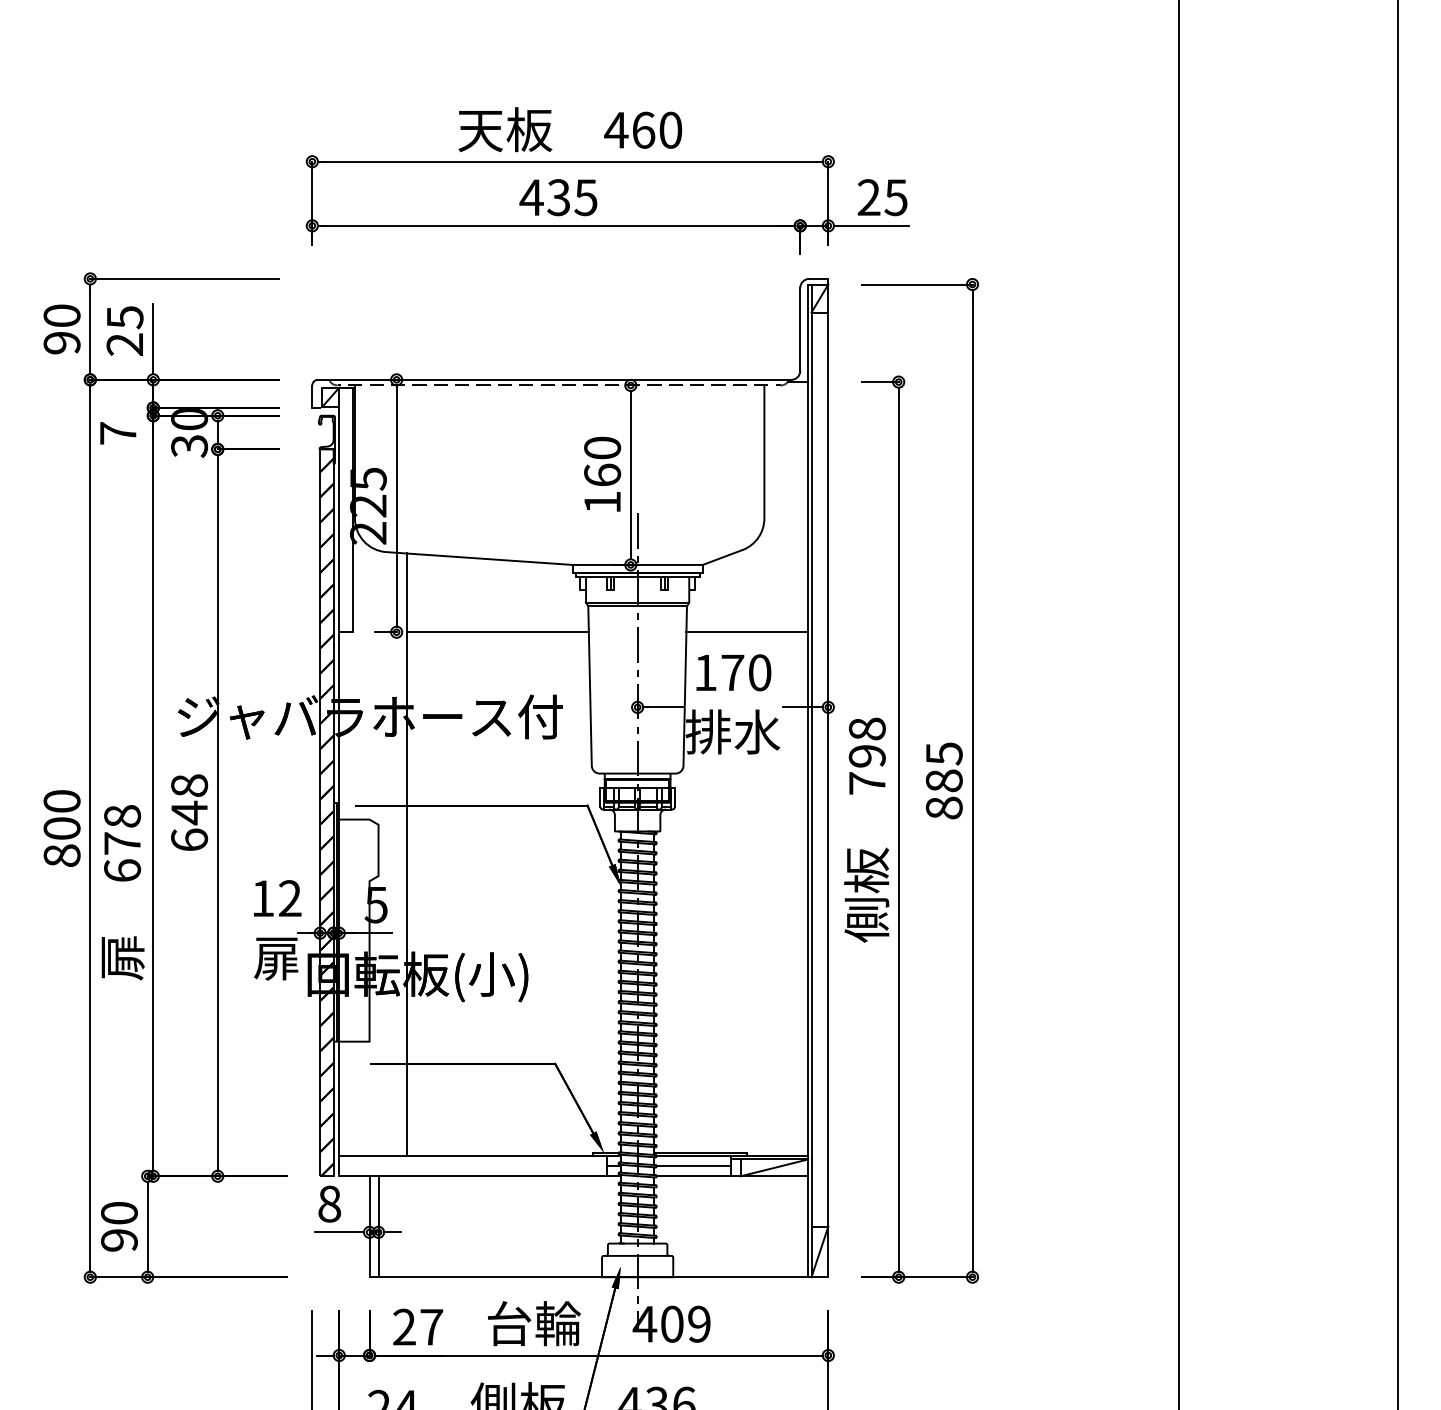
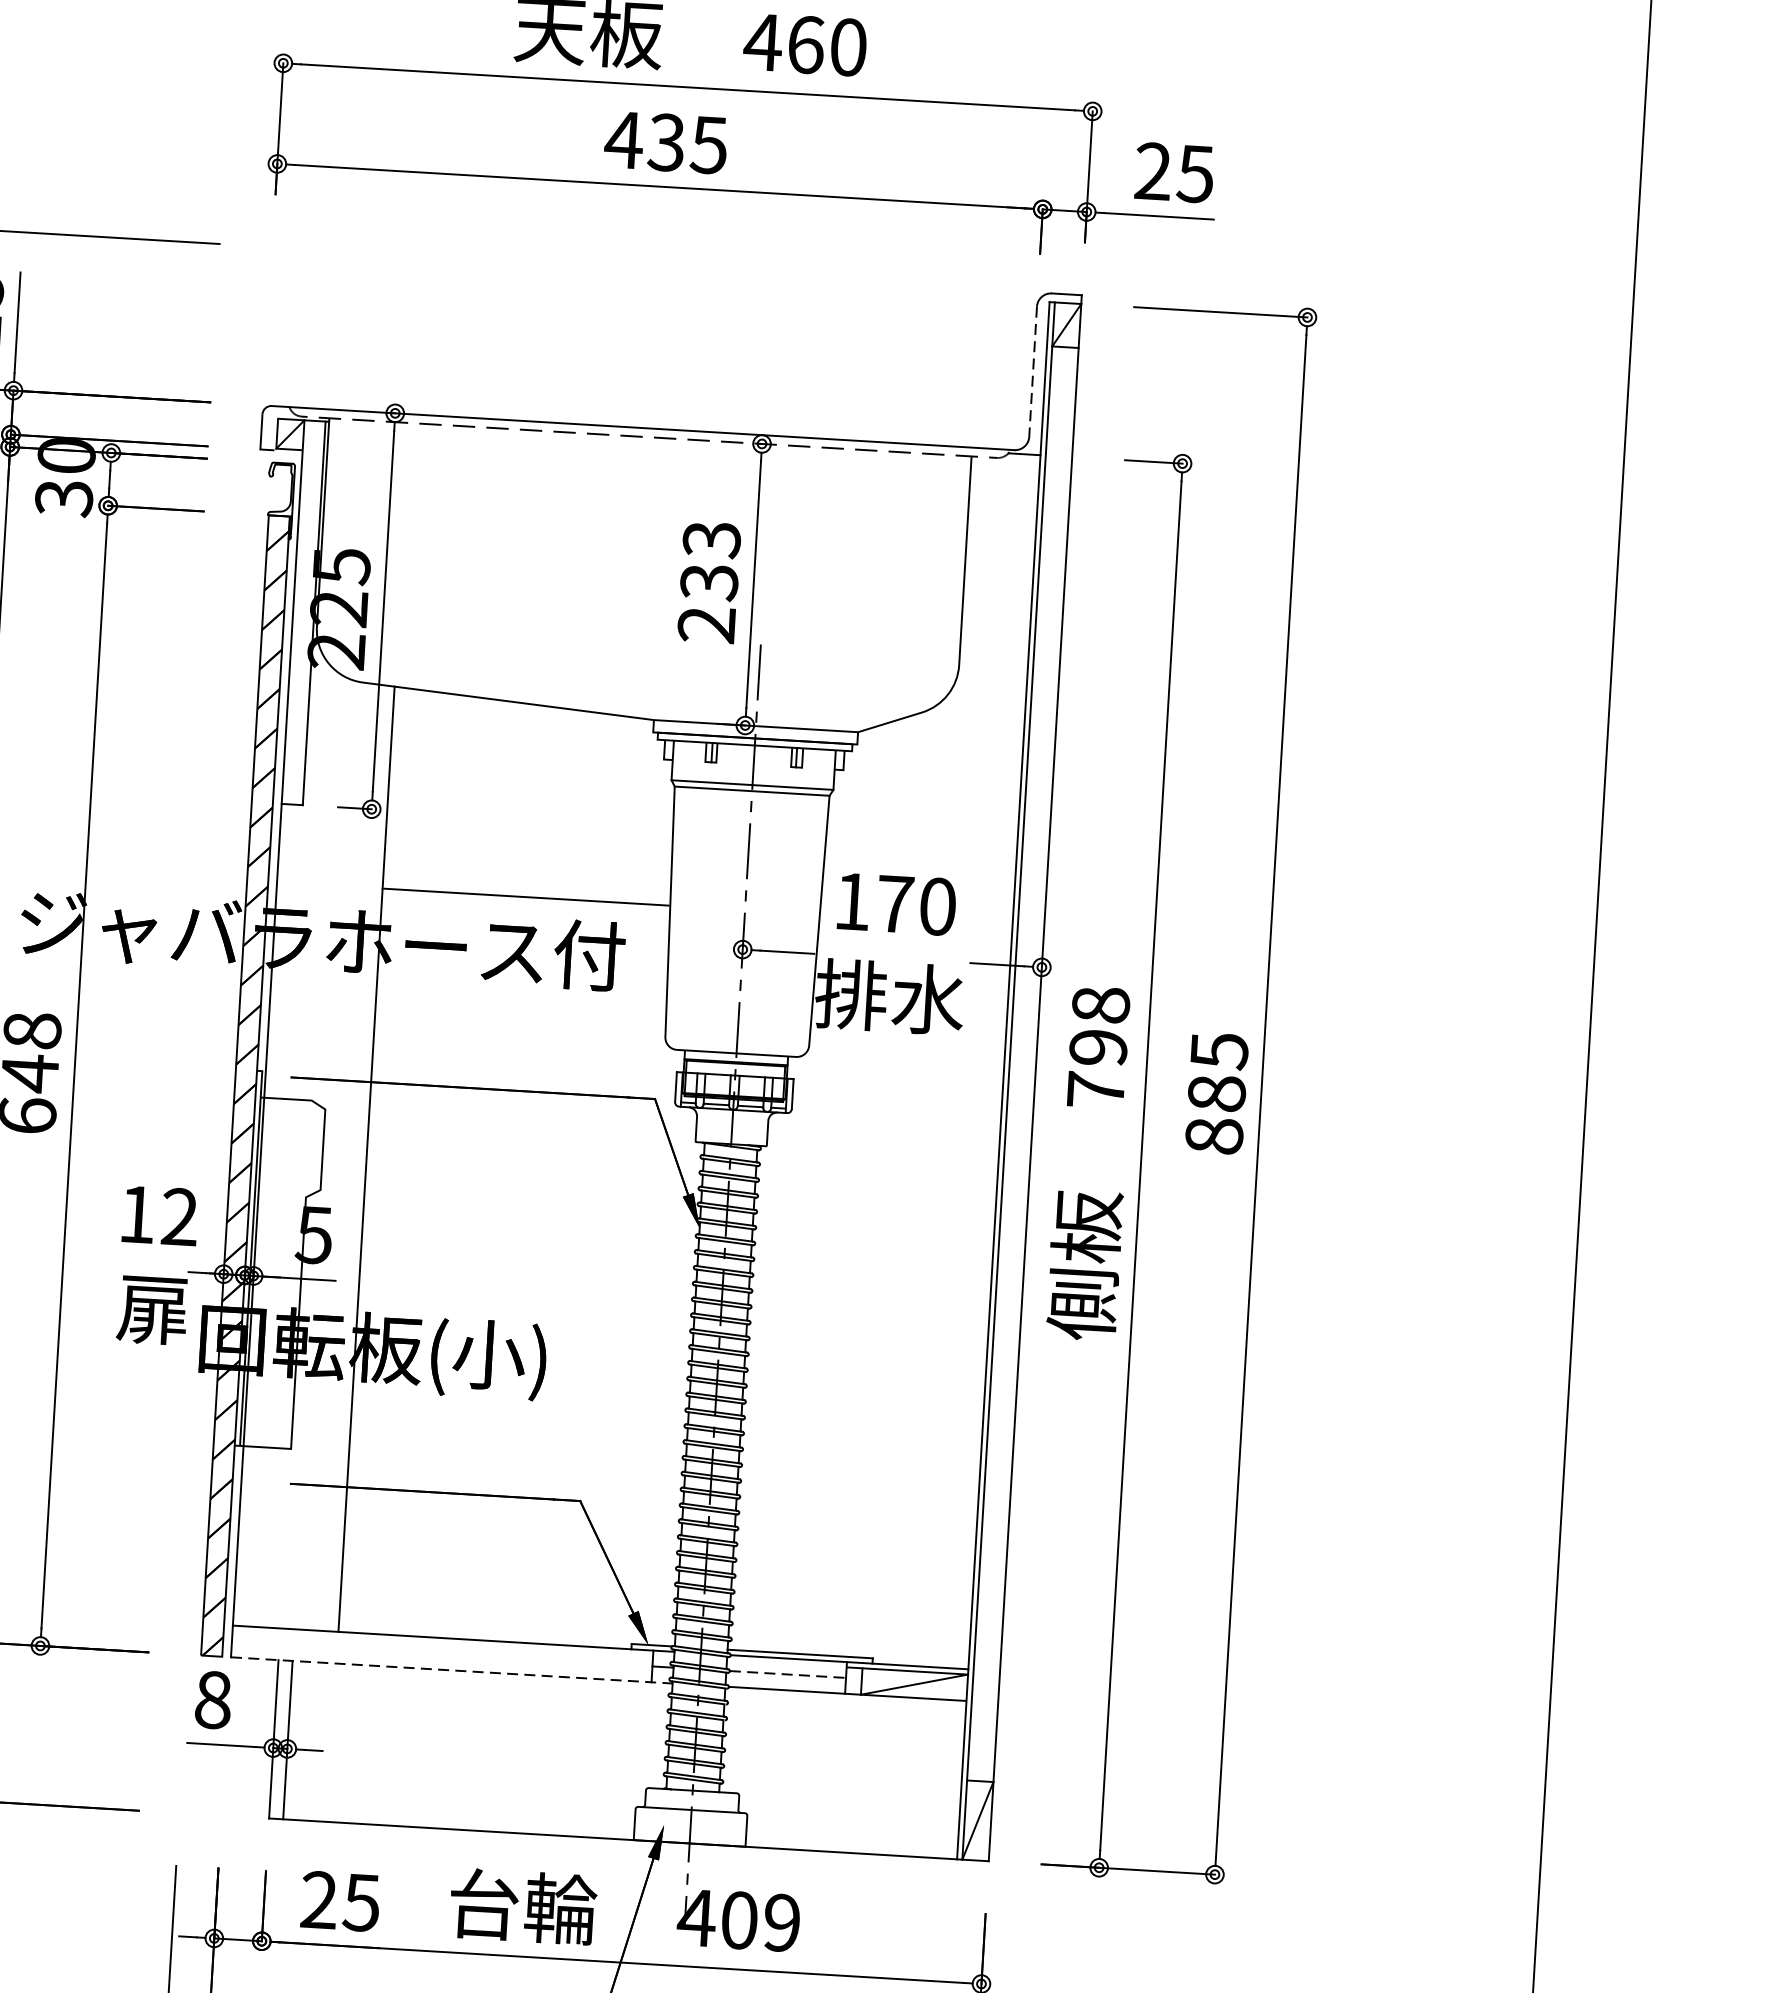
line: (800, 329) -> (1033, 371), solid -> dashed
text: (602, 474) -> (709, 580), 160 -> 233
line: (497, 632) -> (525, 897), moved
line: (747, 632) -> (922, 842), removed
line: (694, 1166) -> (789, 1675), solid -> dashed
line: (480, 1176) -> (452, 1670), solid -> dashed
text: (431, 1327) -> (361, 1903), 27 -> 25

